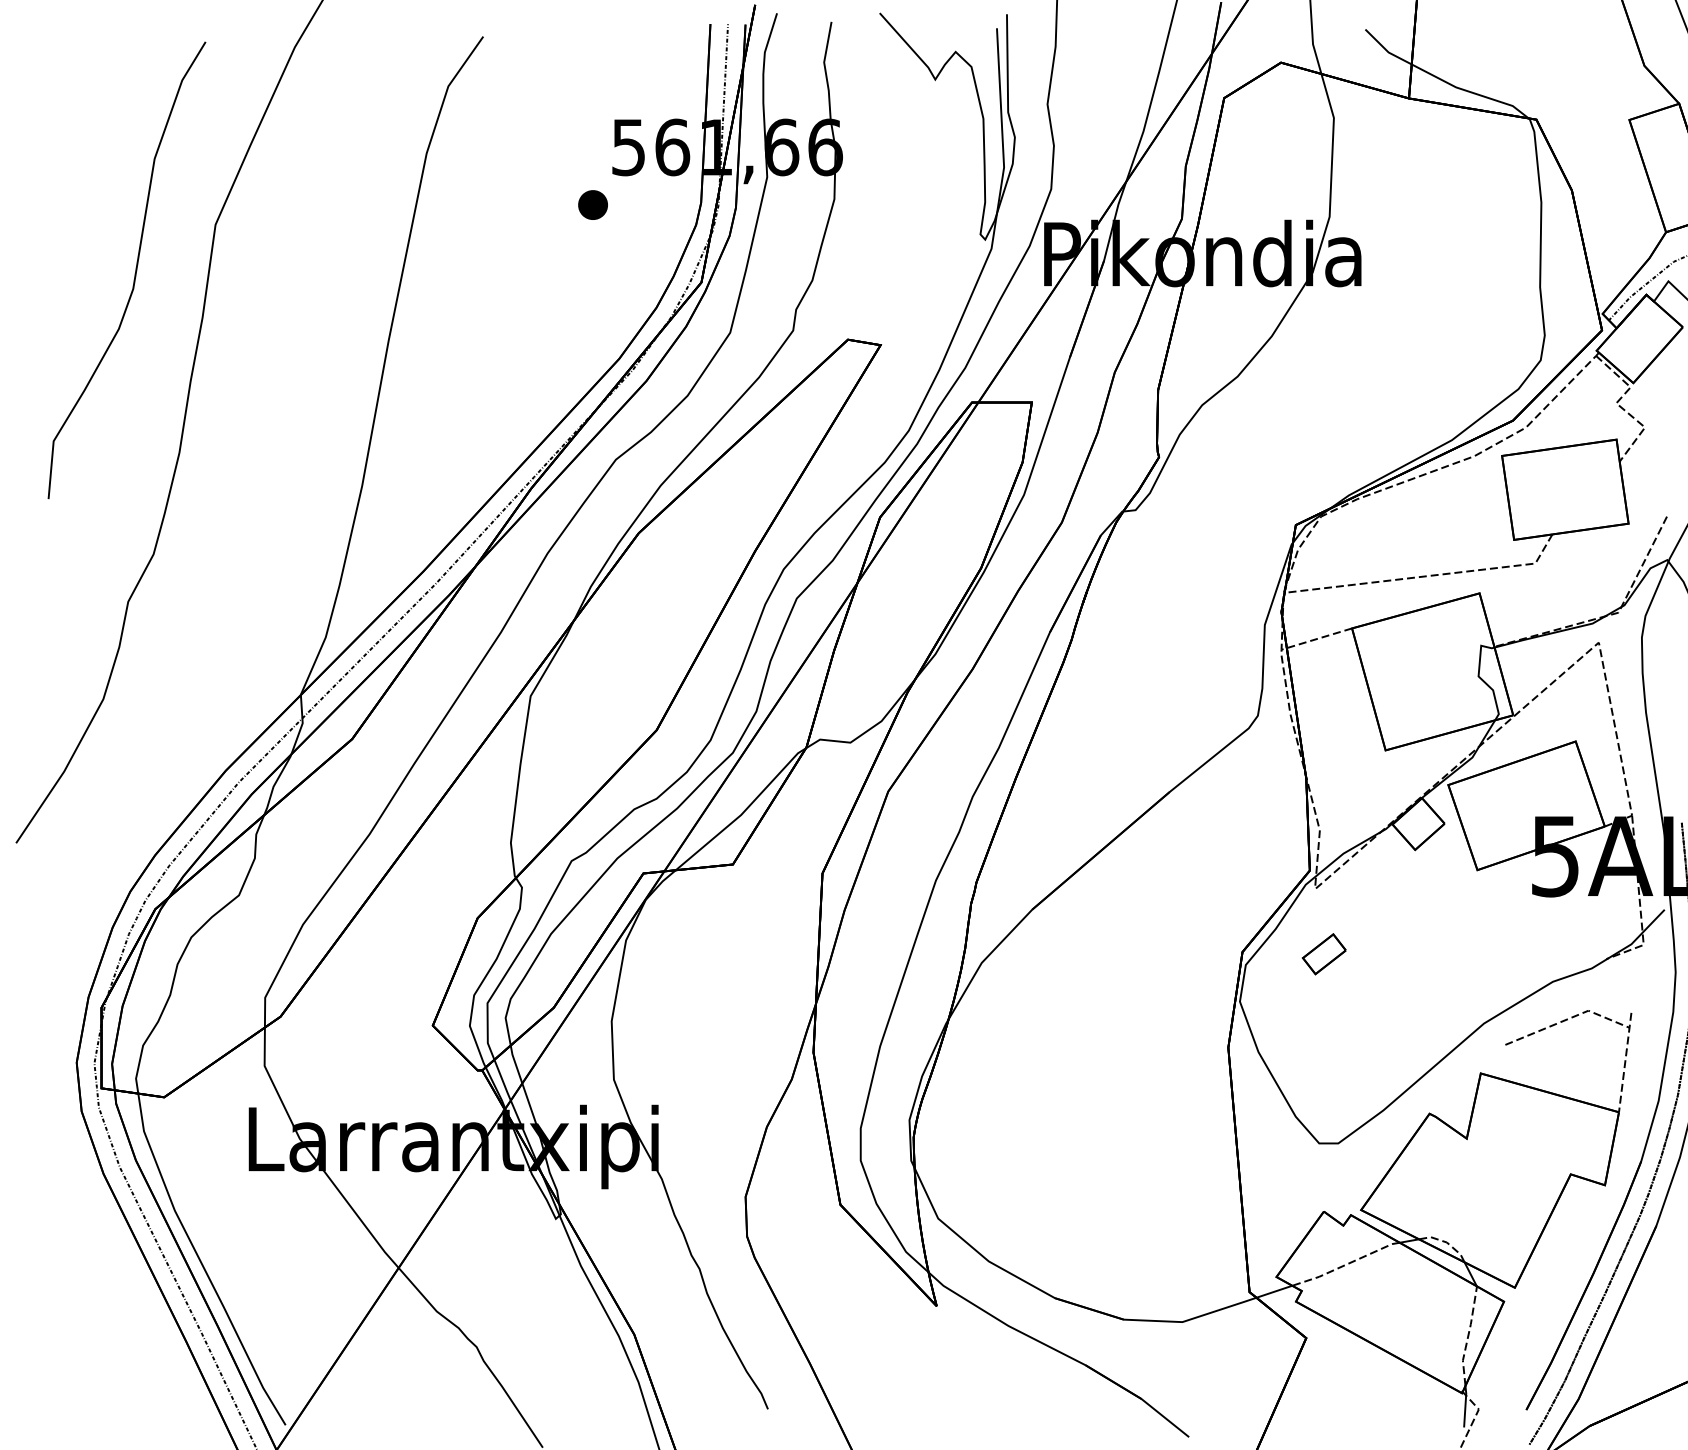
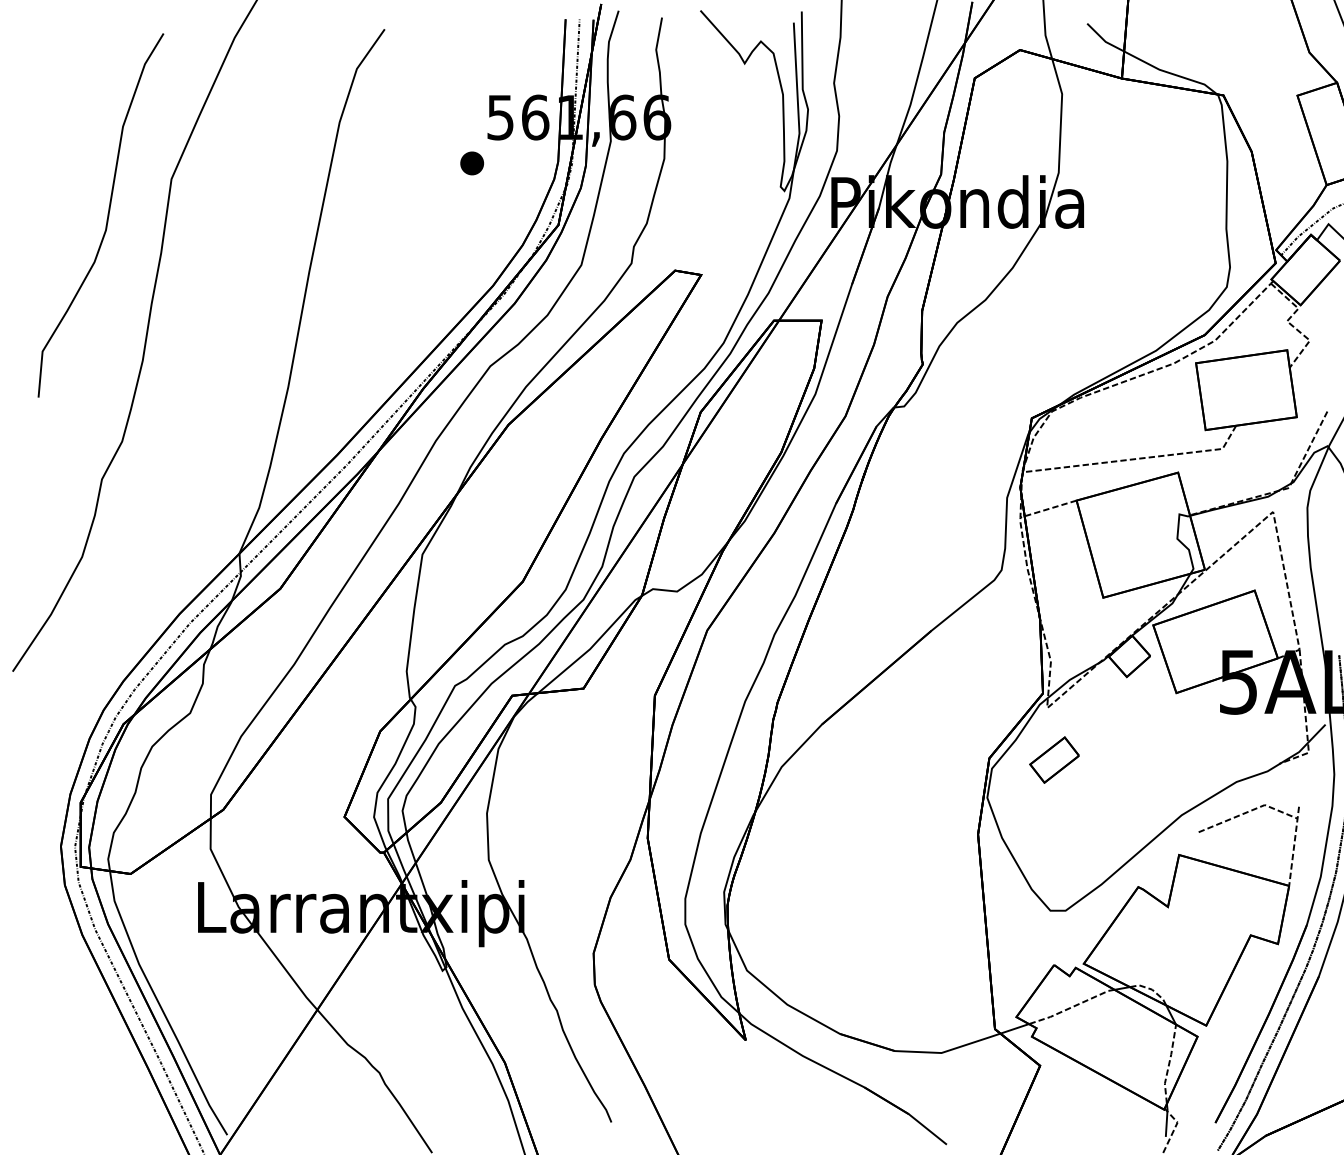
part: (1324, 953) -> (1054, 759), size x1.43

